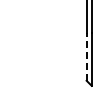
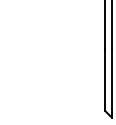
line: (86, 57) -> (104, 80), dashed -> solid

